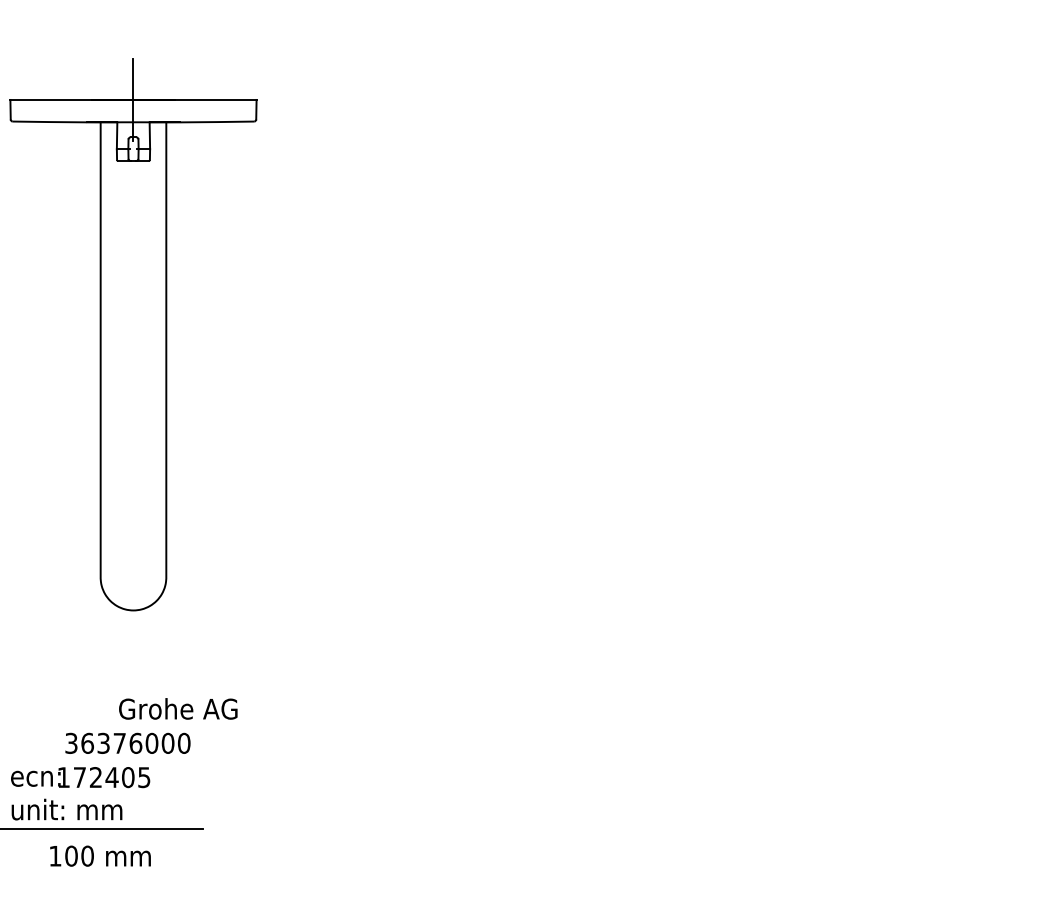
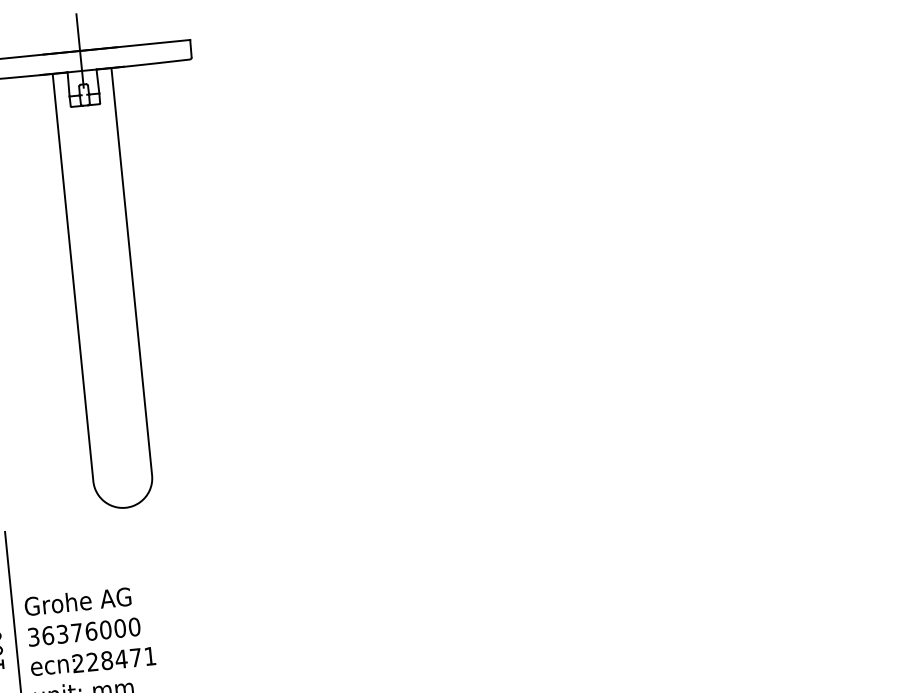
text: (178, 708) -> (78, 601), moved
text: (127, 742) -> (83, 631), moved
text: (103, 777) -> (113, 659), 172405 -> 228471

